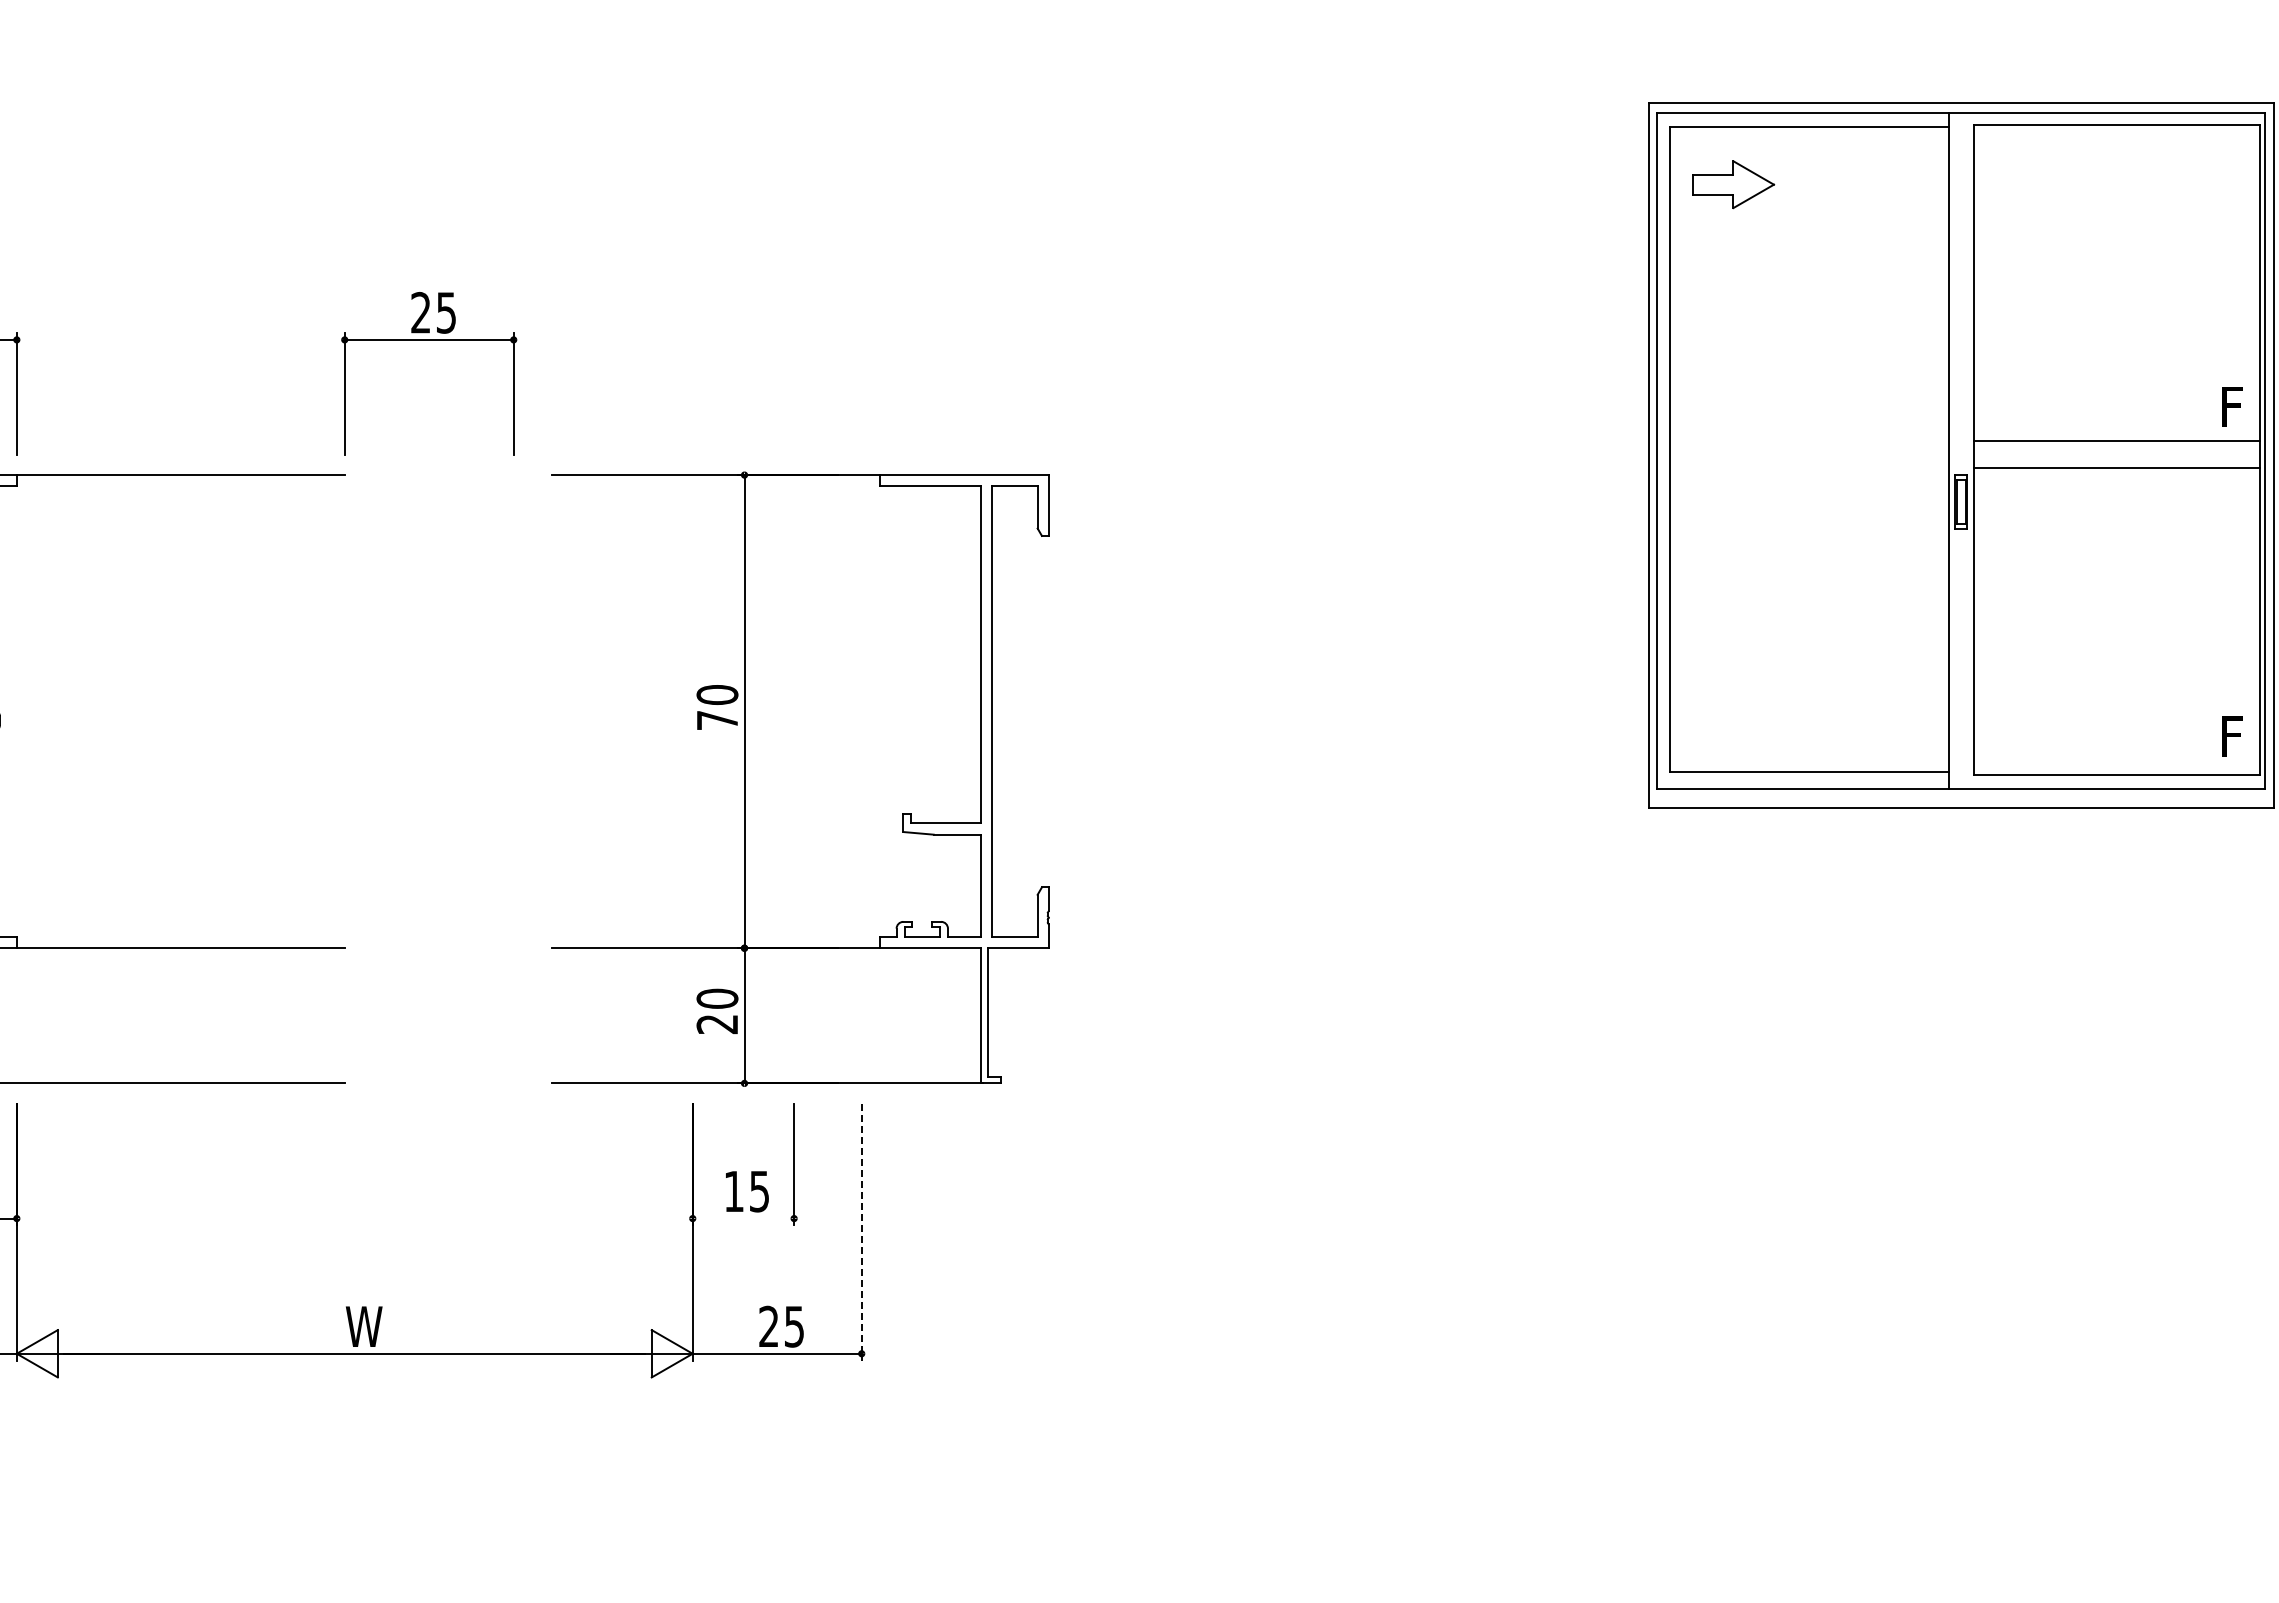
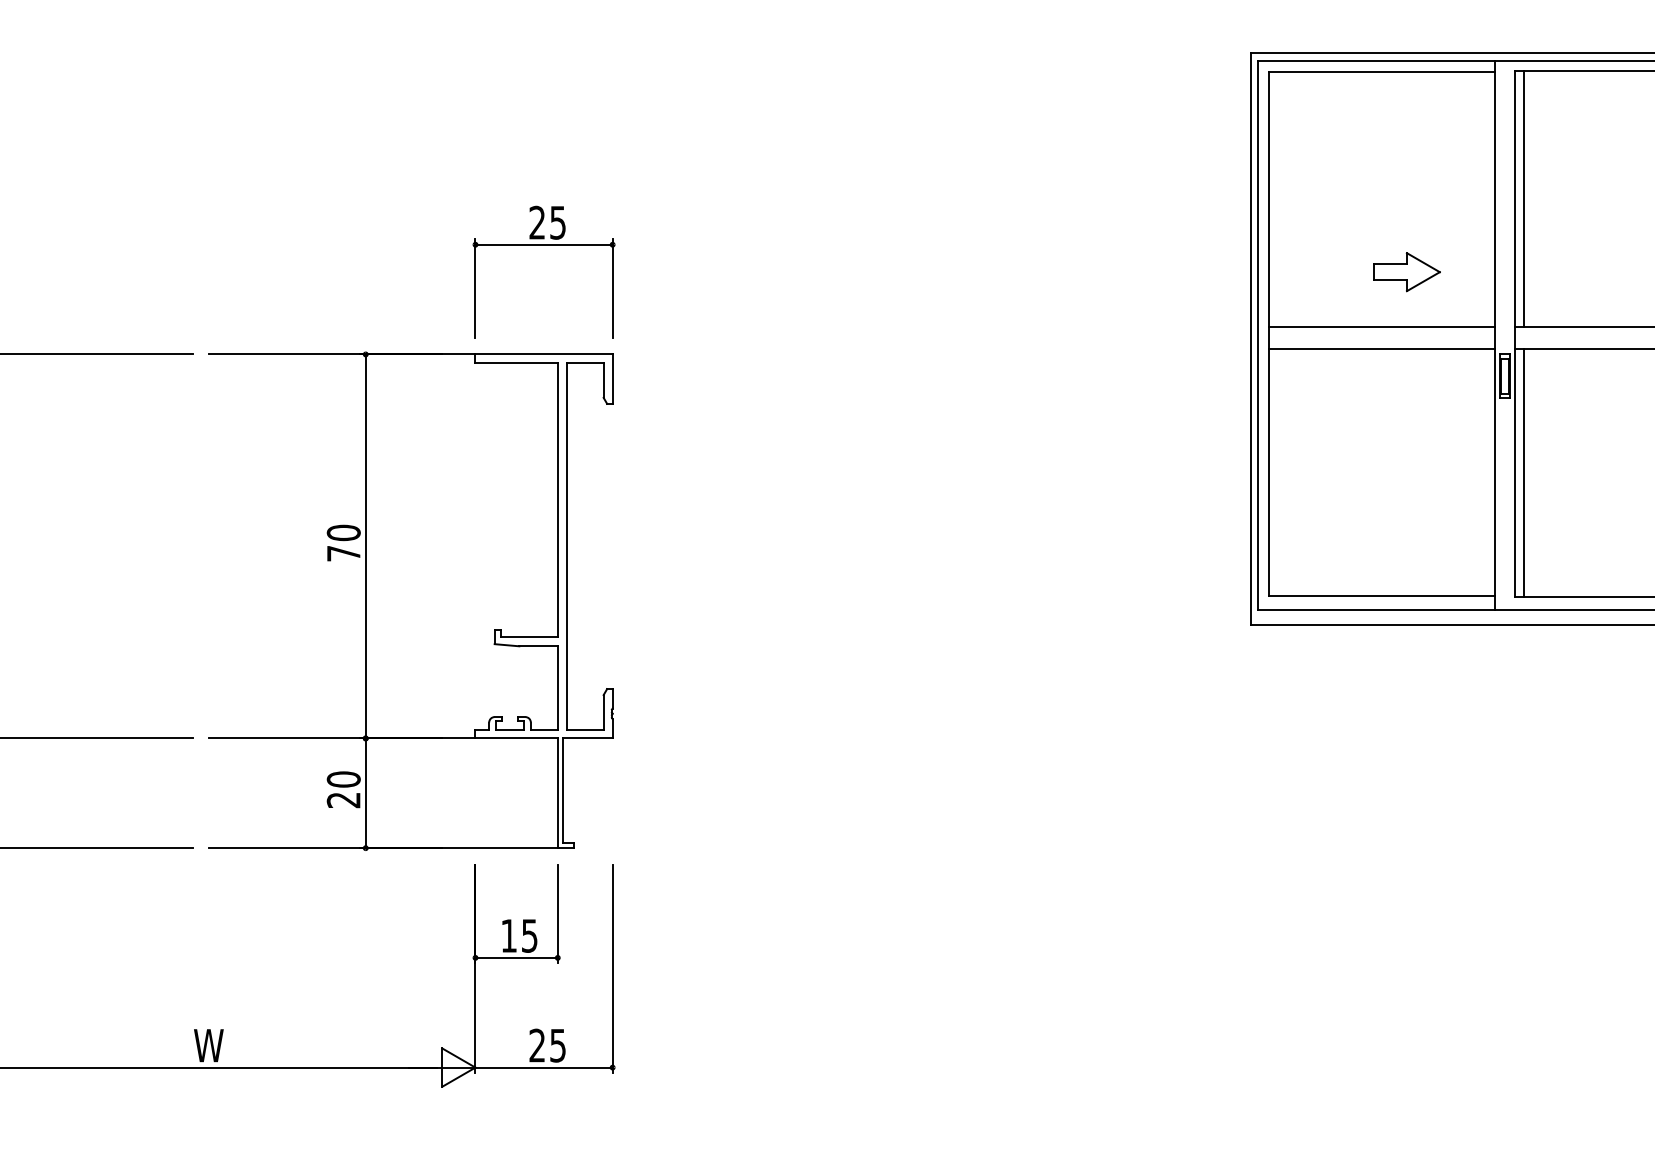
part: (1733, 184) -> (1407, 272), moved
line: (1984, 283) -> (1523, 198), added
part: (429, 340) -> (544, 245), moved
line: (1809, 441) -> (1381, 327), added
line: (1809, 468) -> (1381, 349), added
line: (1984, 621) -> (1523, 473), added
part: (800, 778) -> (411, 600), moved
line: (743, 1218) -> (516, 957), added
line: (861, 1232) -> (612, 969), dashed -> solid

